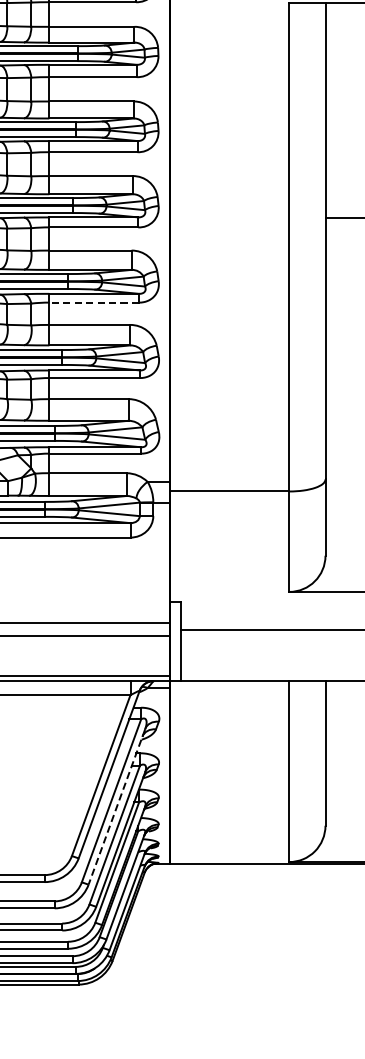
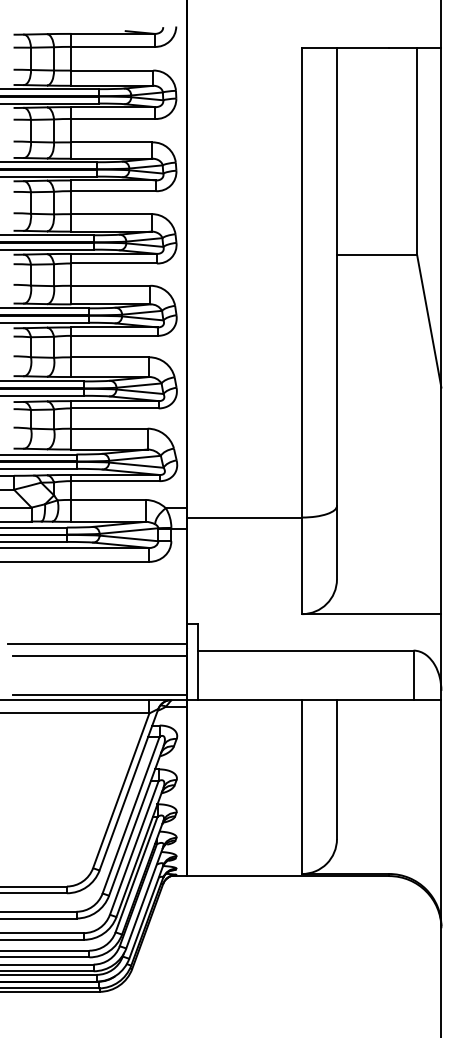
line: (94, 302) -> (114, 335), dashed -> solid
line: (117, 806) -> (136, 820), dashed -> solid

